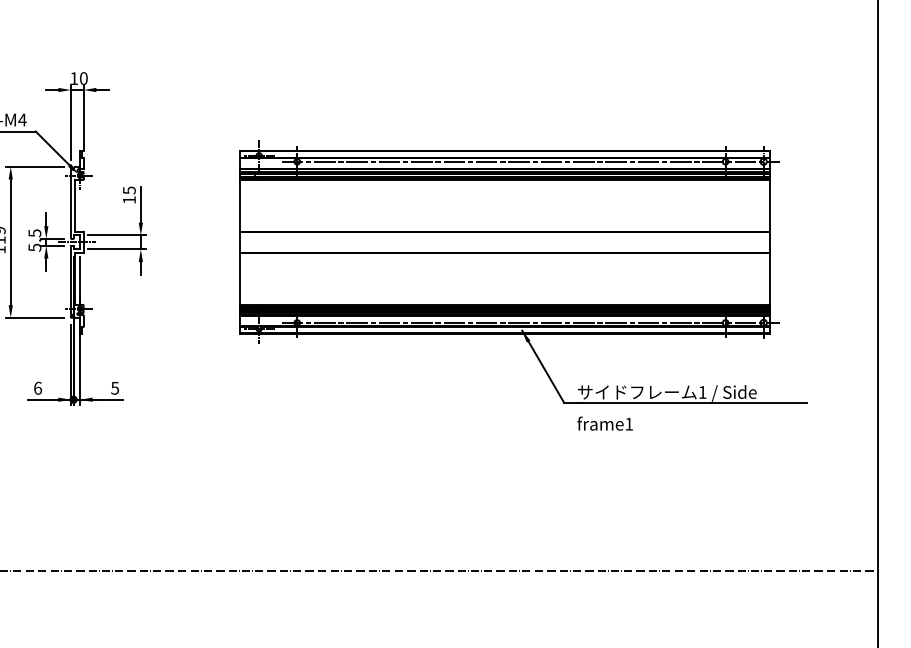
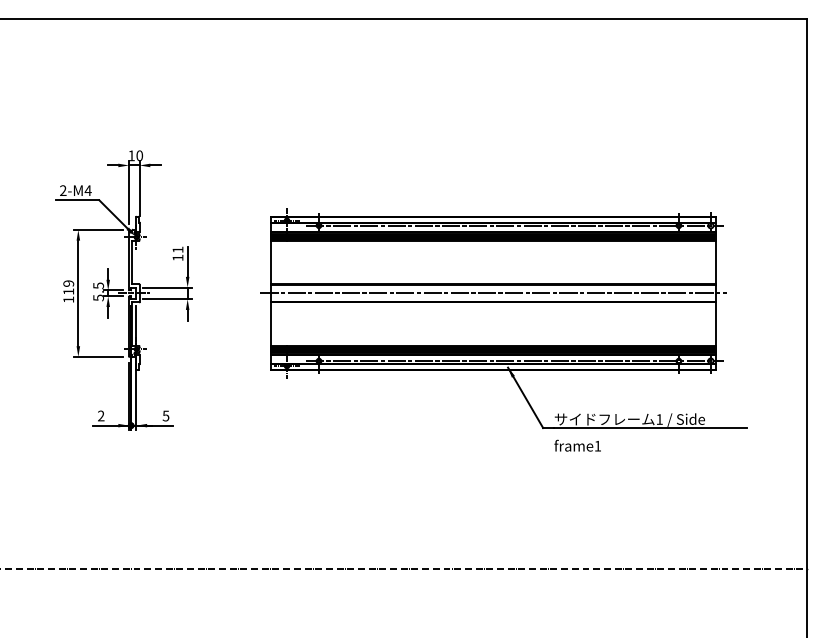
text: (128, 190) -> (177, 249), 15 -> 11
line: (504, 242) -> (493, 293), added
text: (38, 387) -> (101, 415), 6 -> 2

